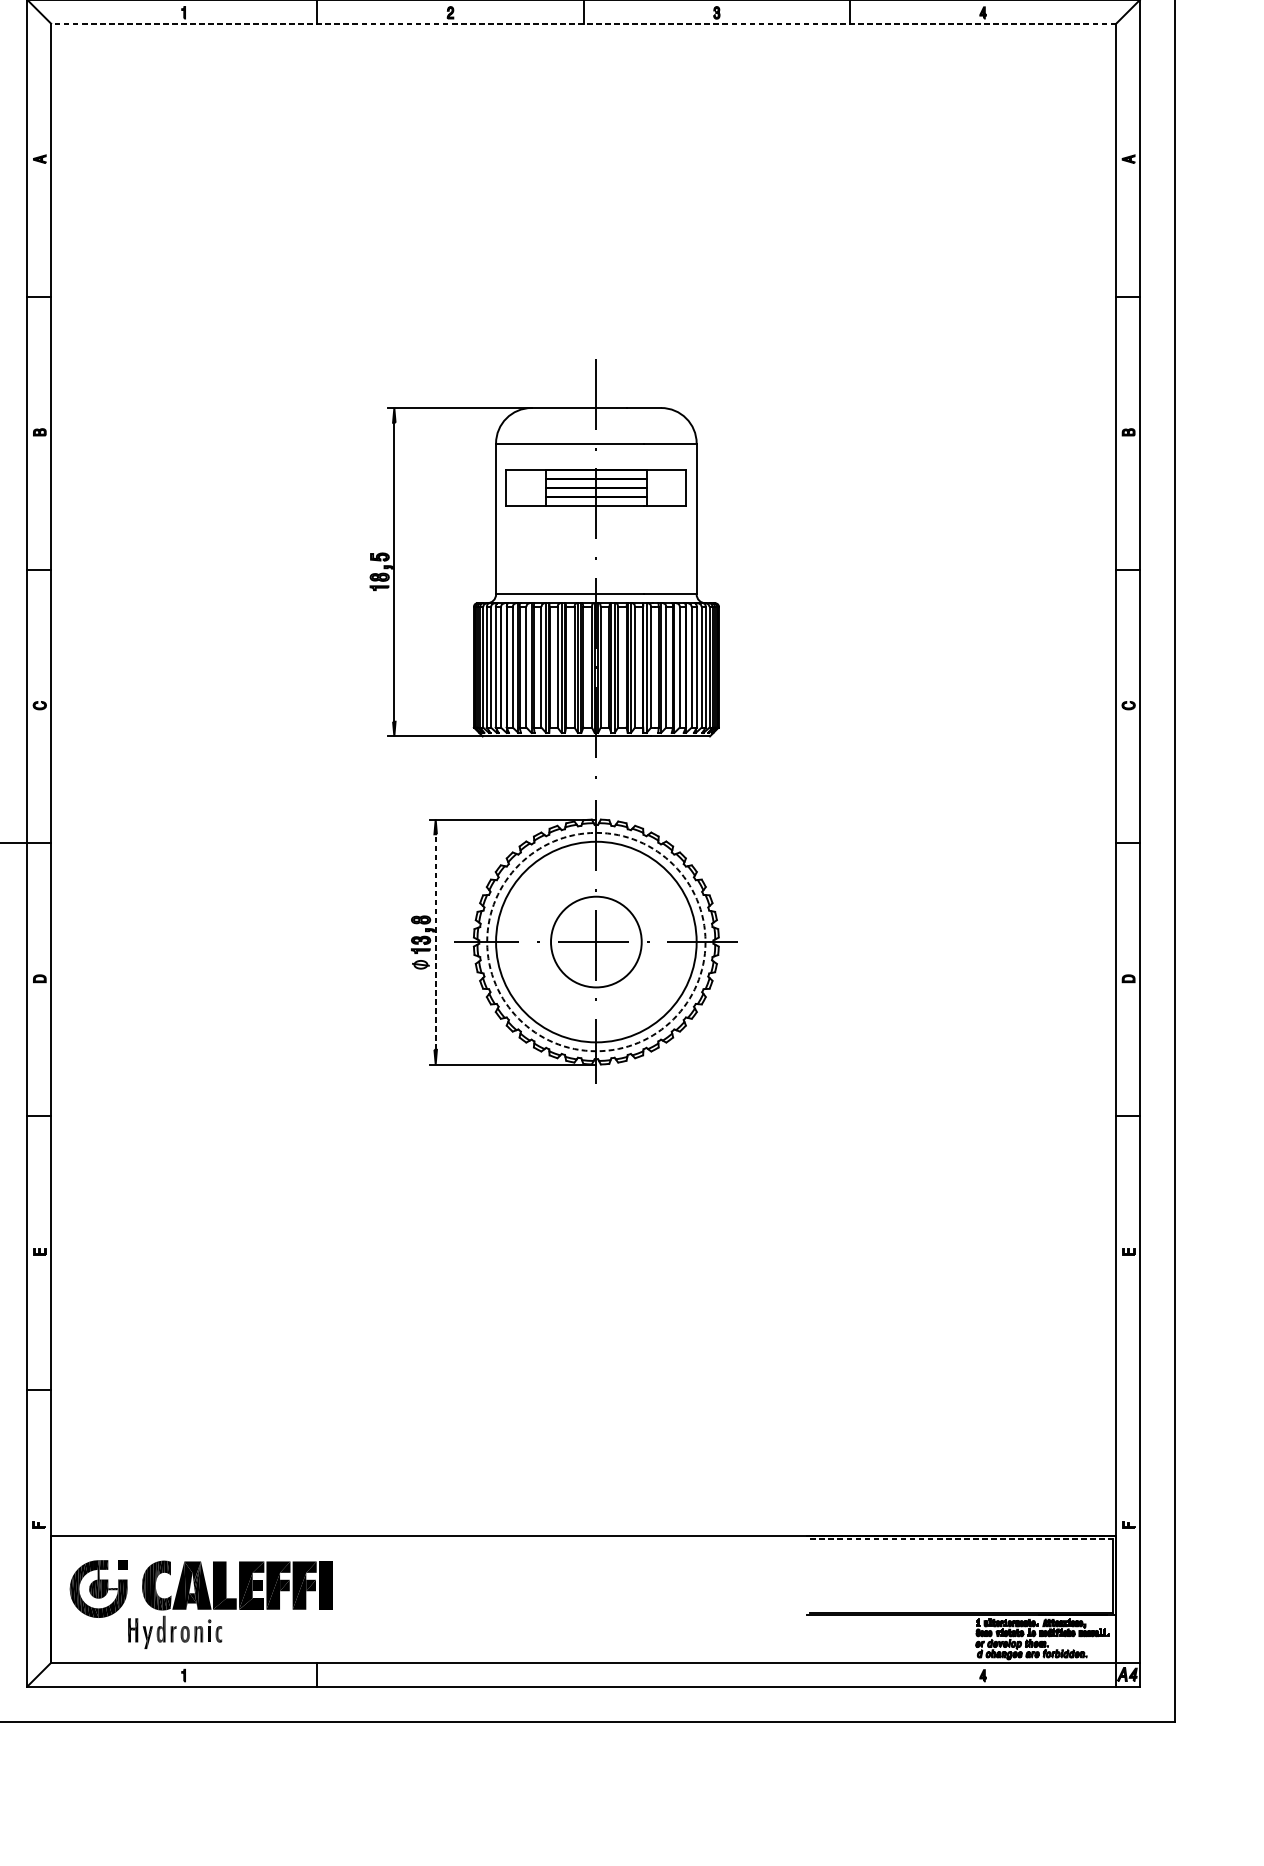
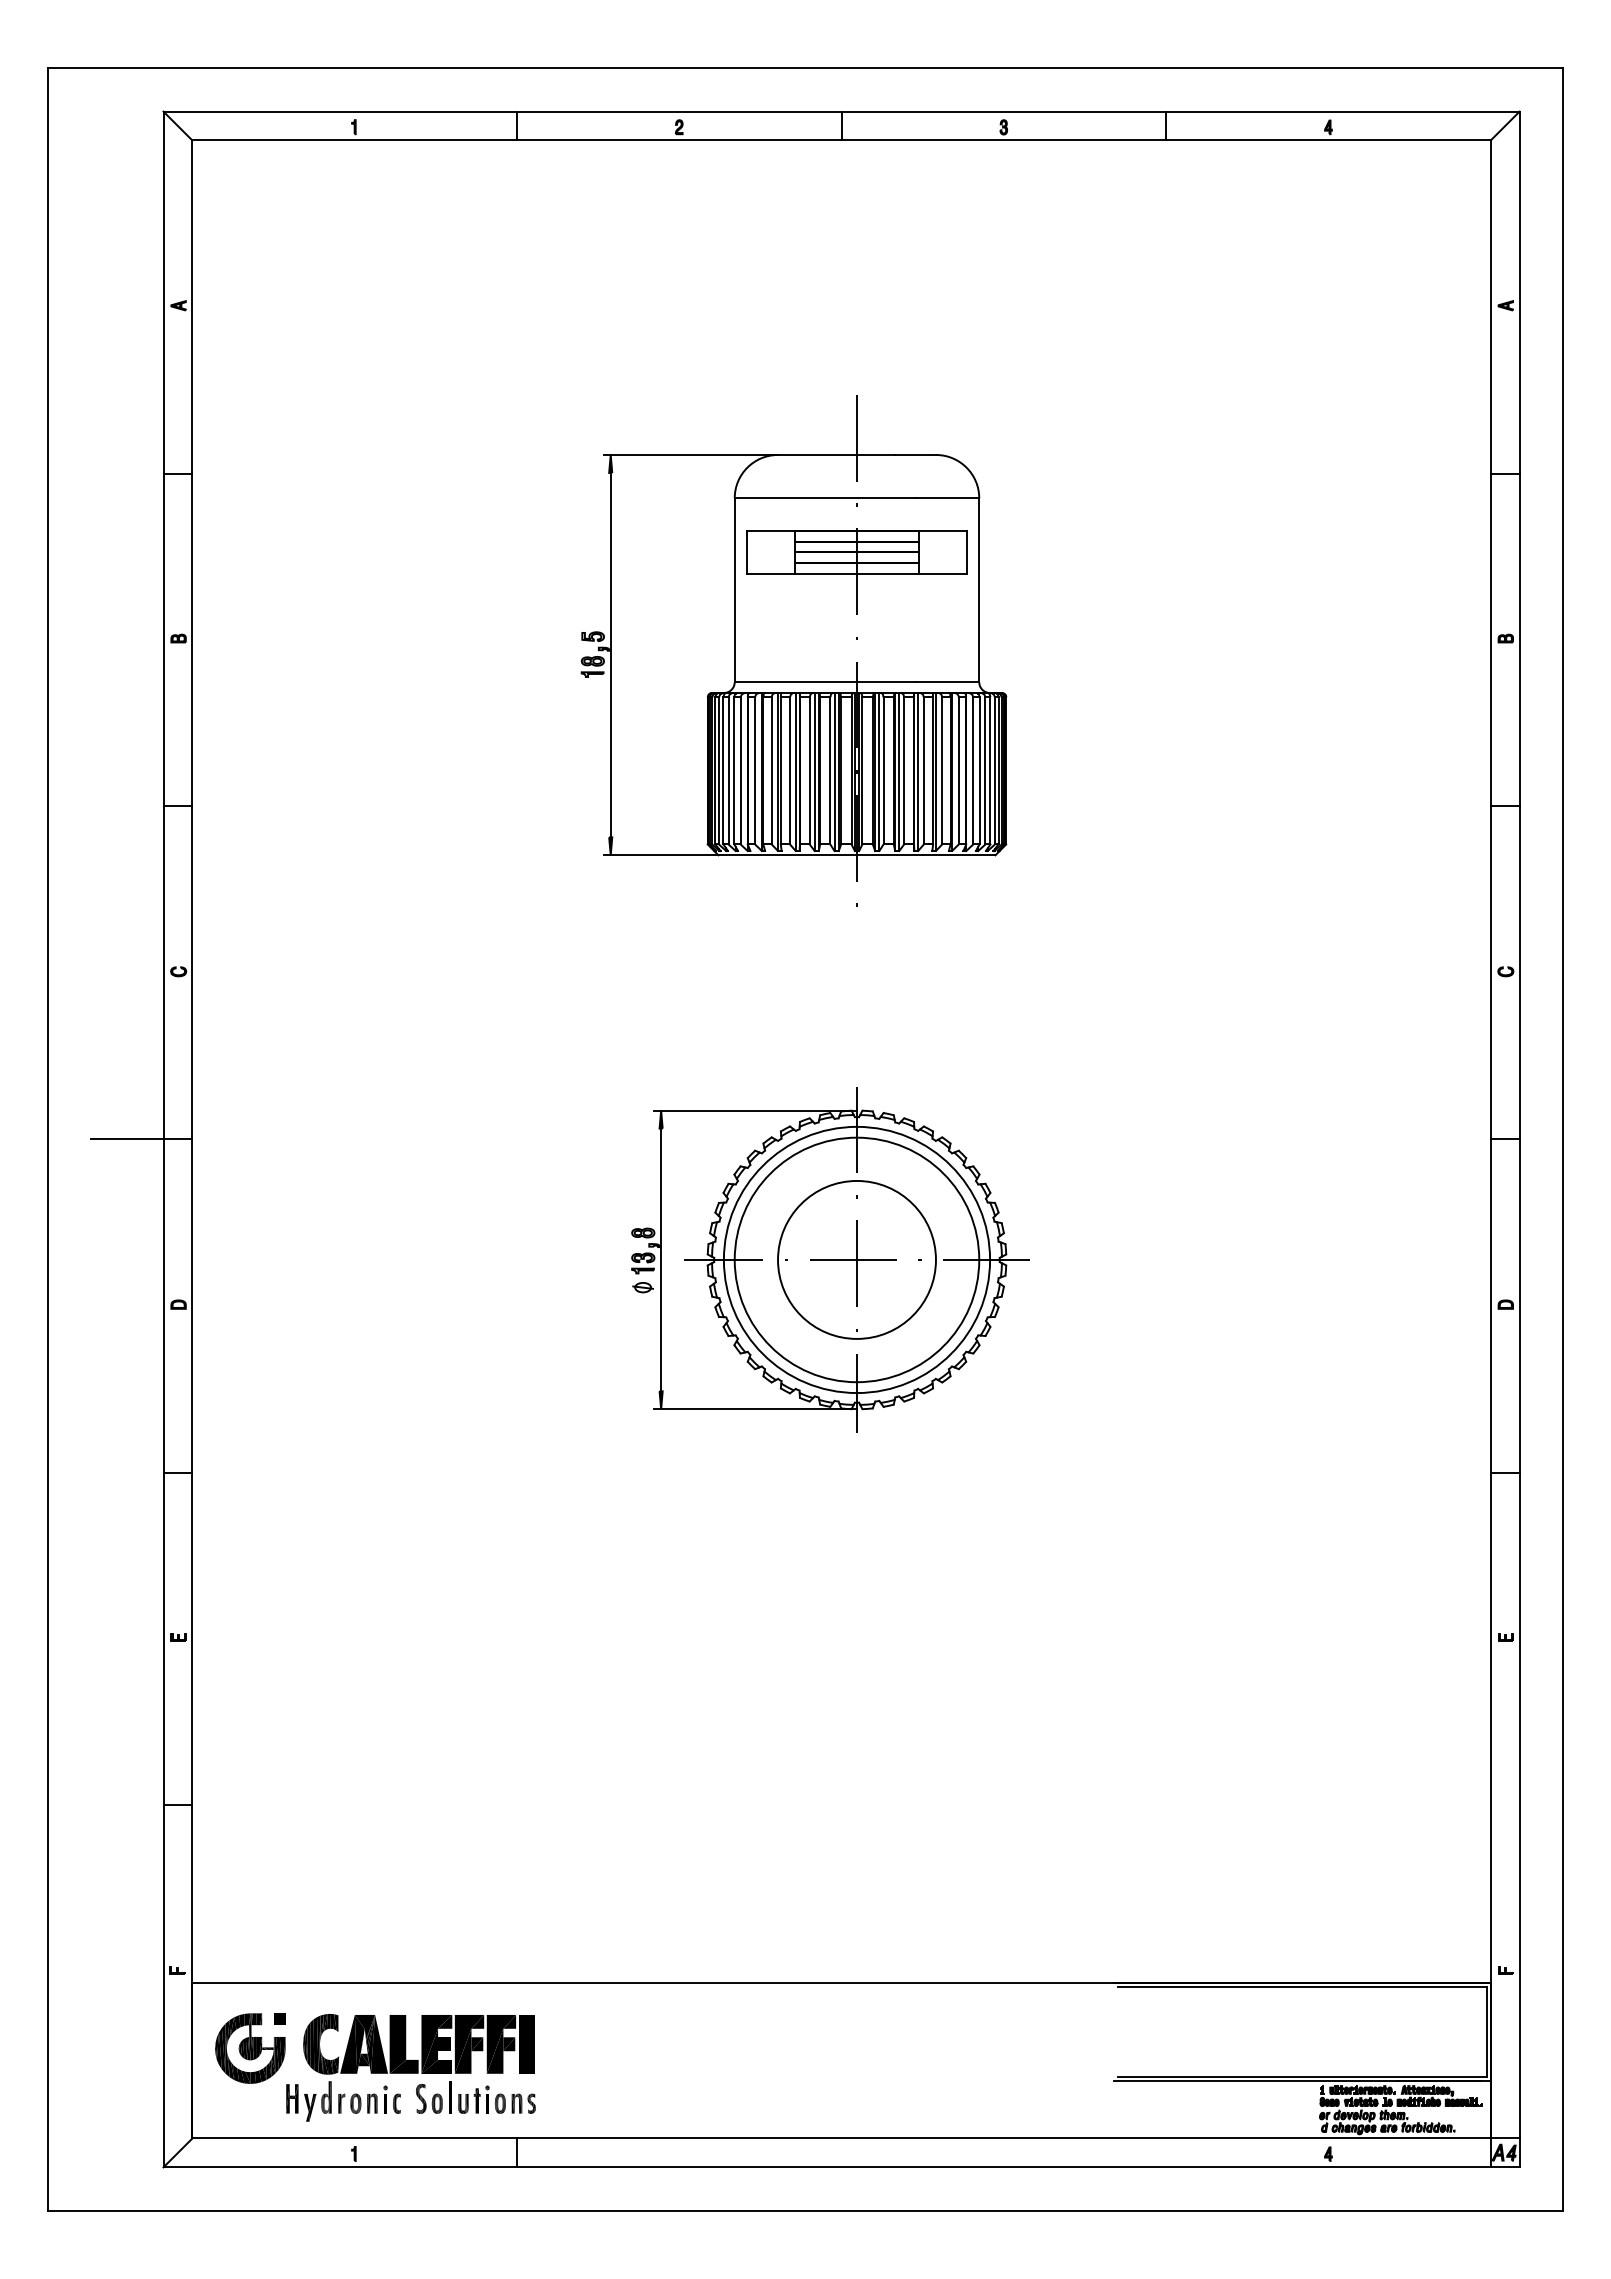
line: (583, 23) -> (841, 140), dashed -> solid
part: (544, 568) -> (793, 650), moved
line: (435, 941) -> (661, 1259), dashed -> solid
circle: (595, 941) -> (856, 1259), dashed -> solid
circle: (595, 941) -> (856, 1259), size x1.43
line: (961, 1538) -> (1302, 1987), dashed -> solid
part: (283, 1629) -> (475, 2097), added

